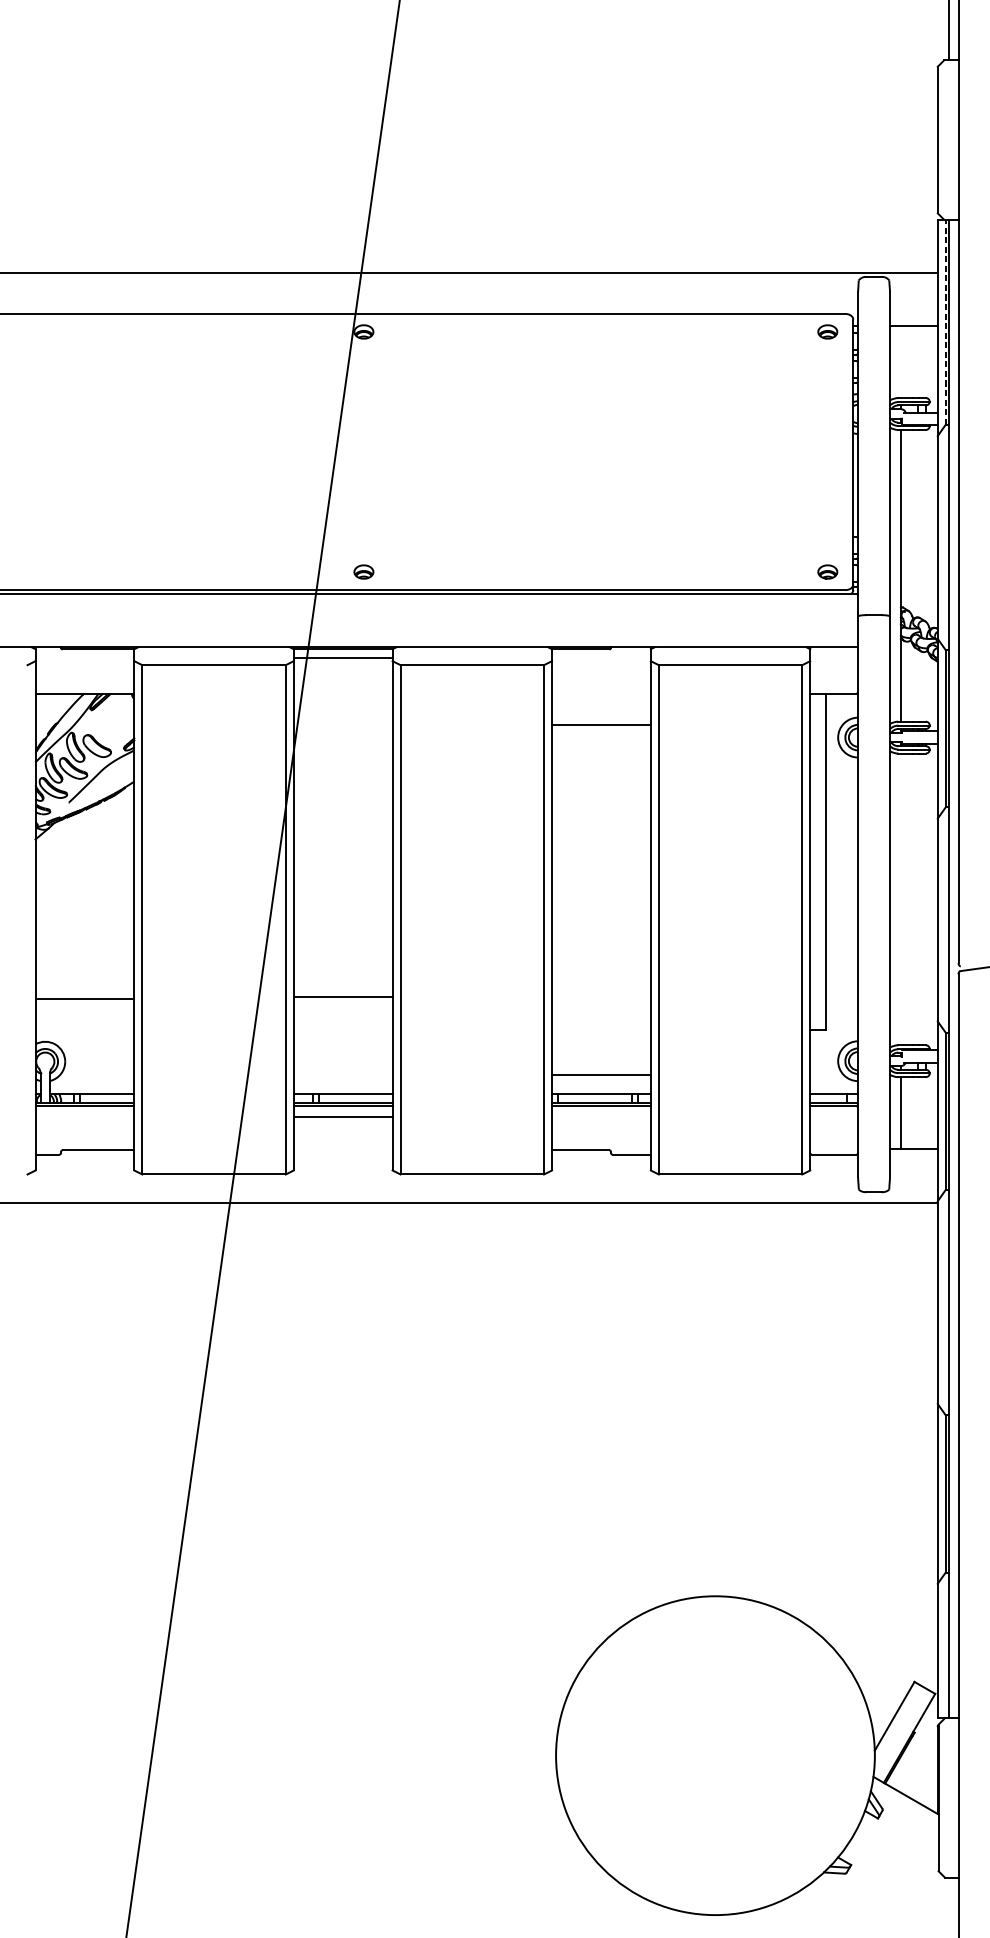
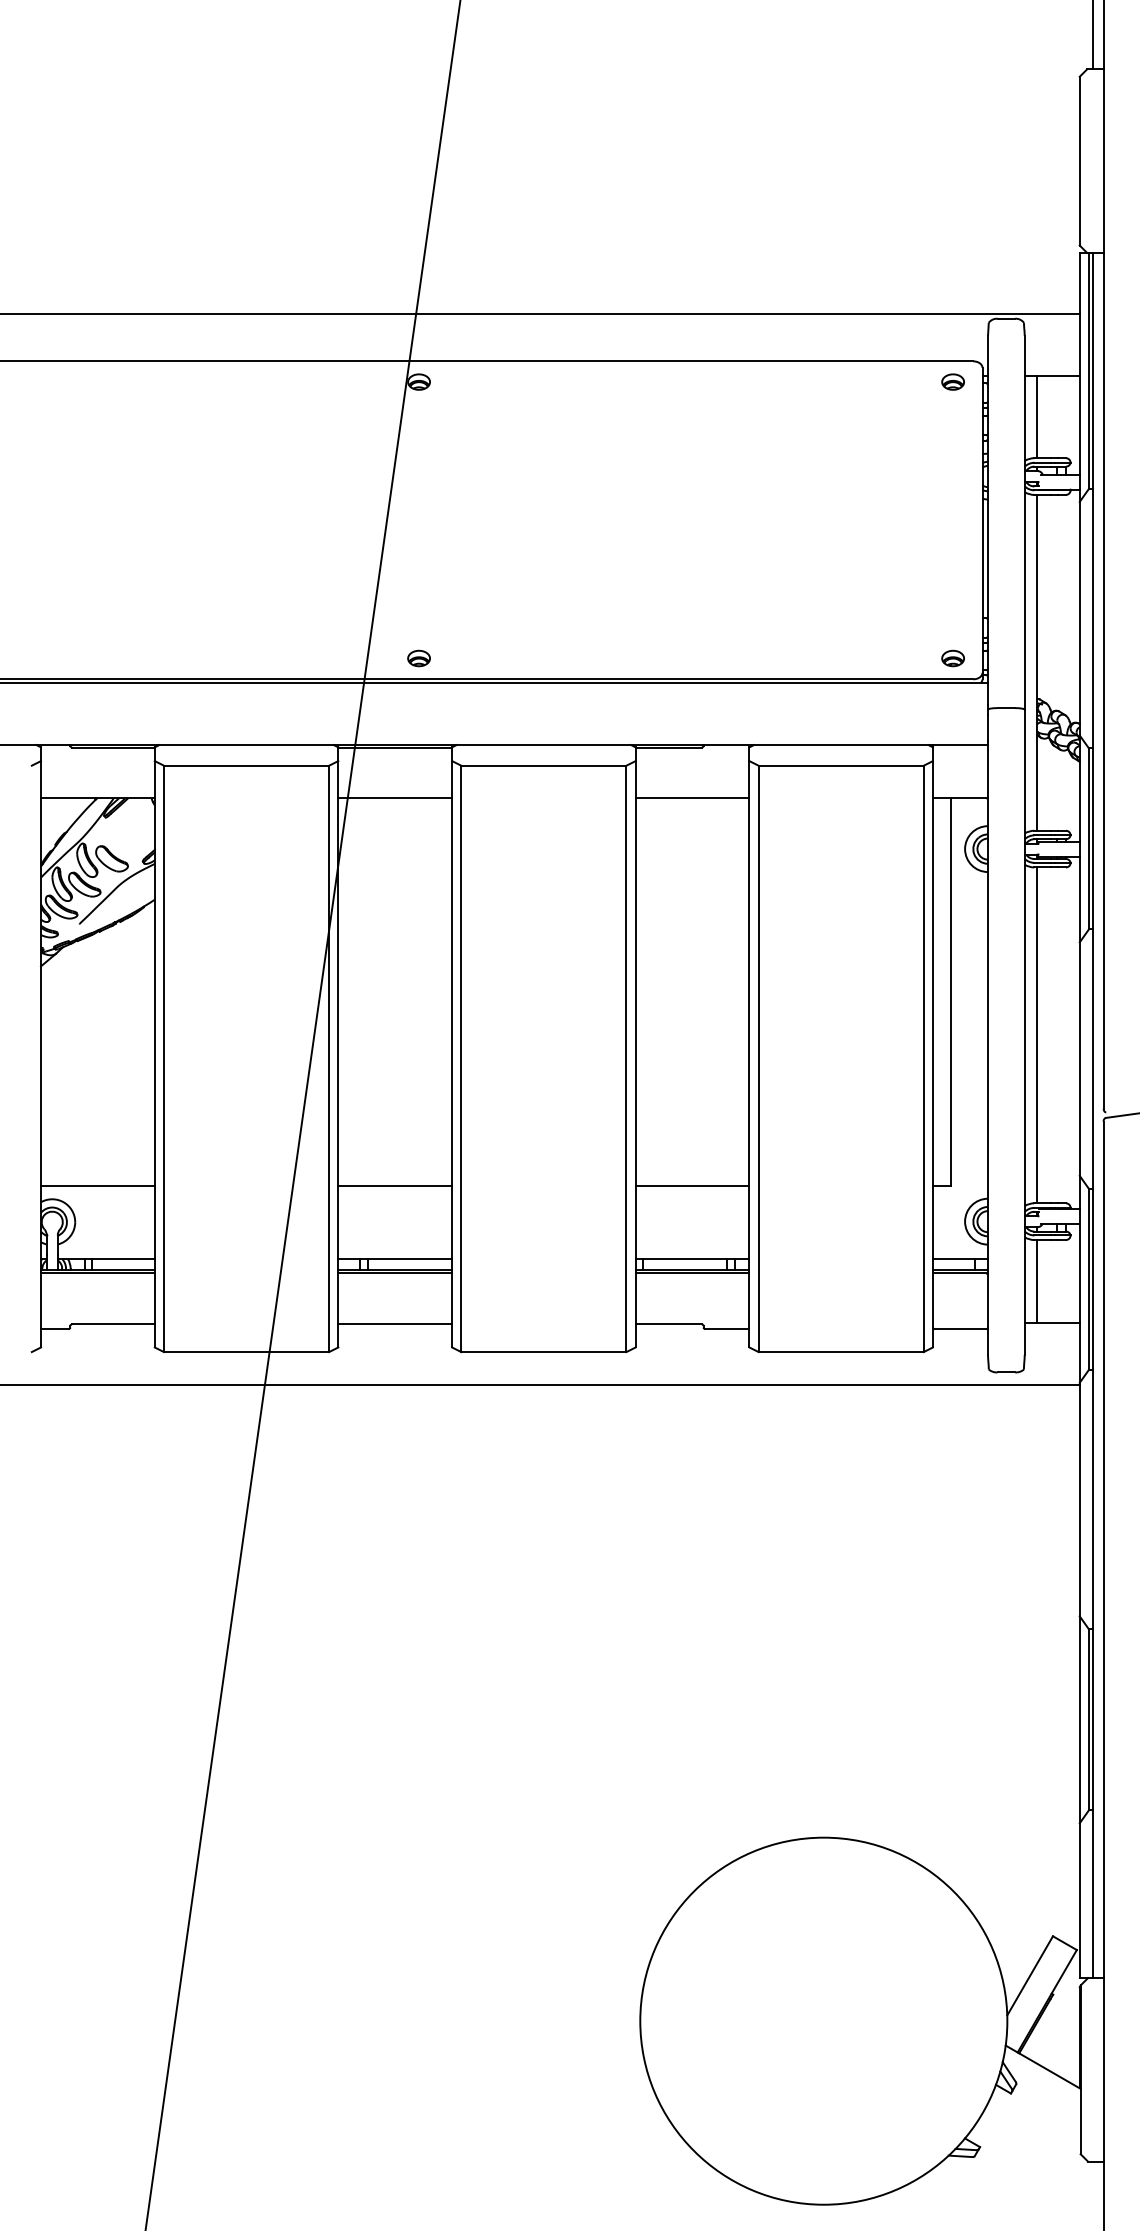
line: (945, 321) -> (1088, 370), dashed -> solid
line: (901, 361) -> (1037, 416), added
line: (343, 658) -> (395, 798), moved
line: (601, 724) -> (692, 798), moved
line: (901, 899) -> (1037, 1035), added
line: (343, 996) -> (395, 1185), moved
line: (84, 999) -> (97, 1185), moved
line: (601, 1074) -> (692, 1185), moved
line: (343, 1117) -> (395, 1324), moved

